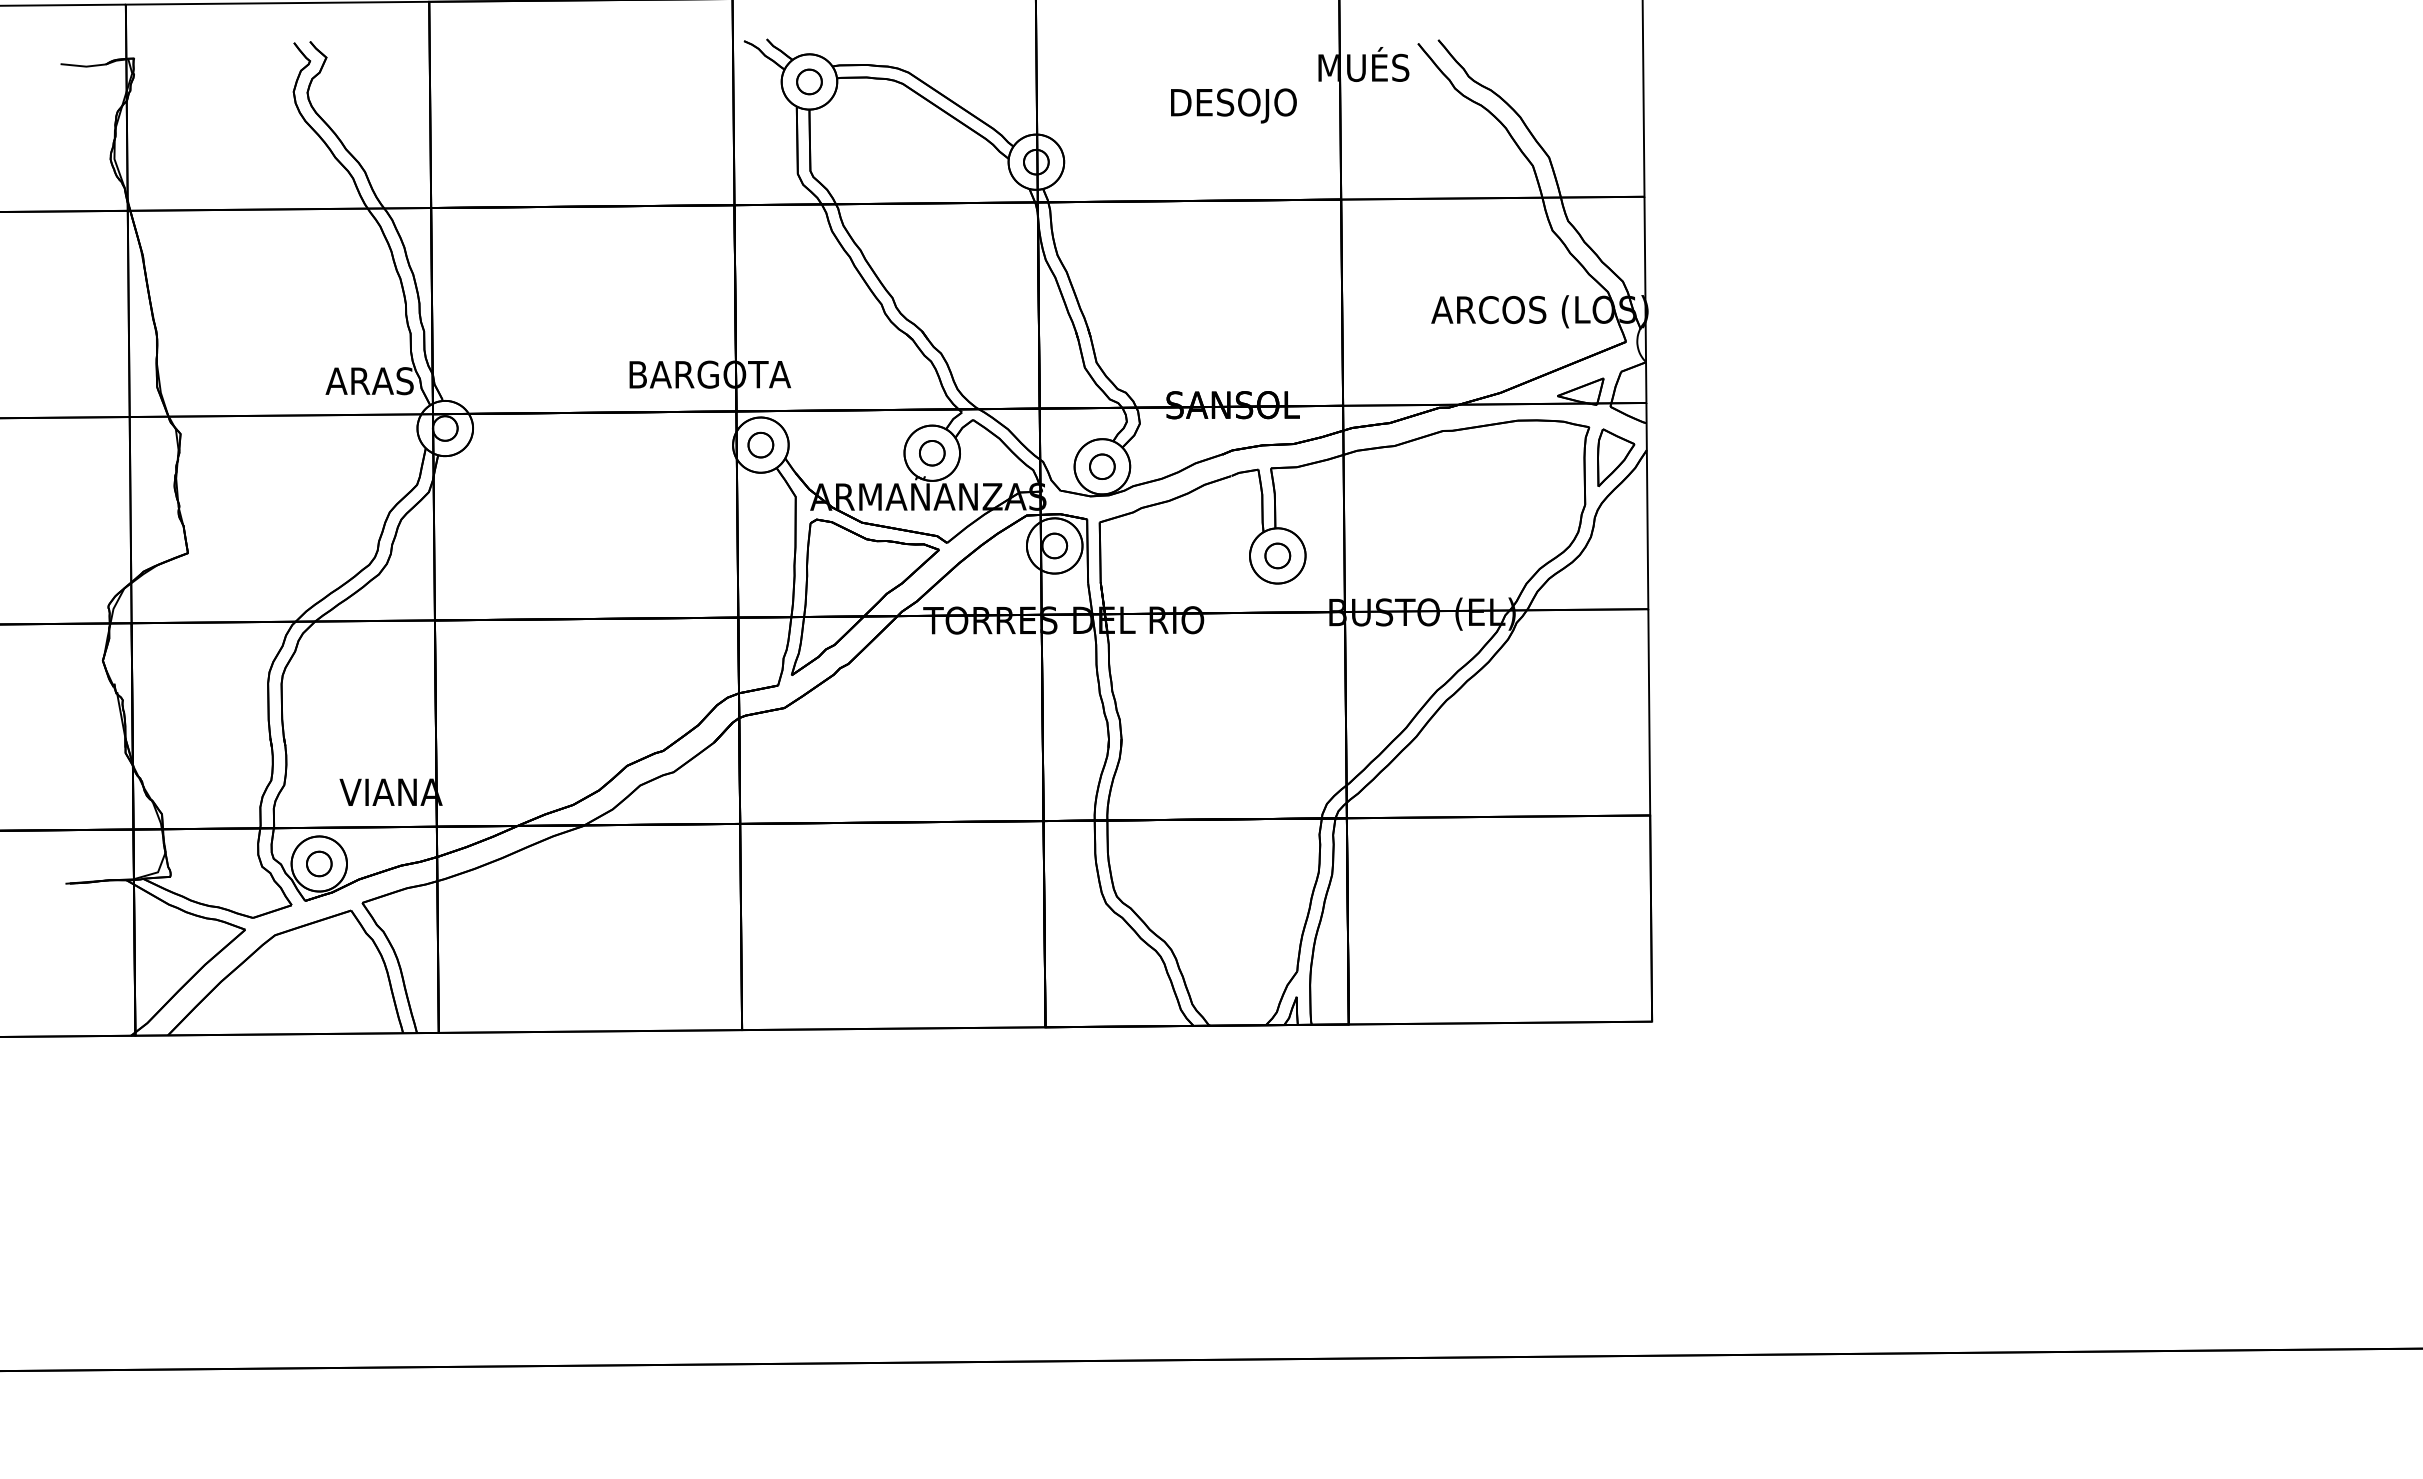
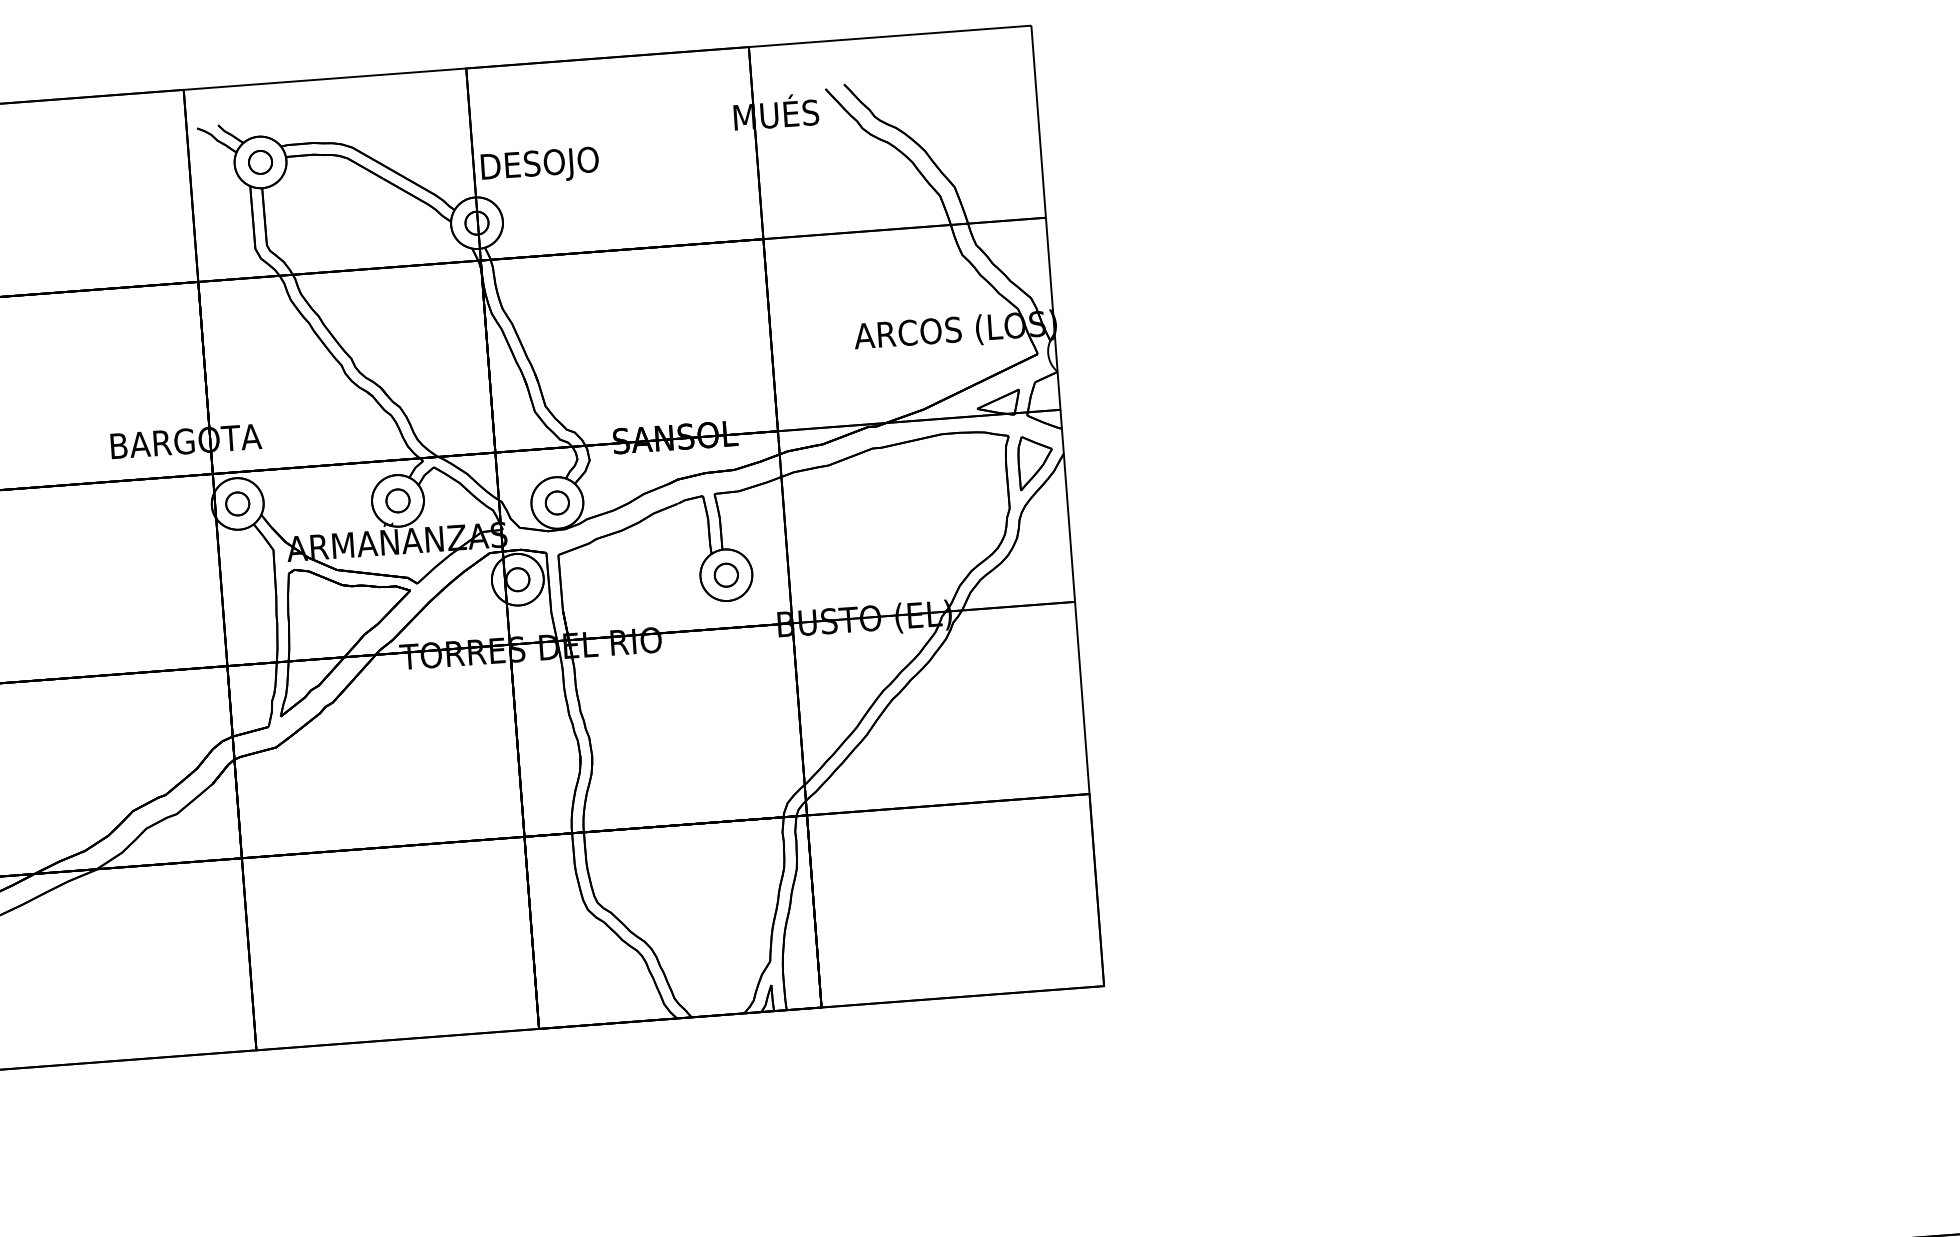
text: (1233, 105) -> (539, 165), moved

